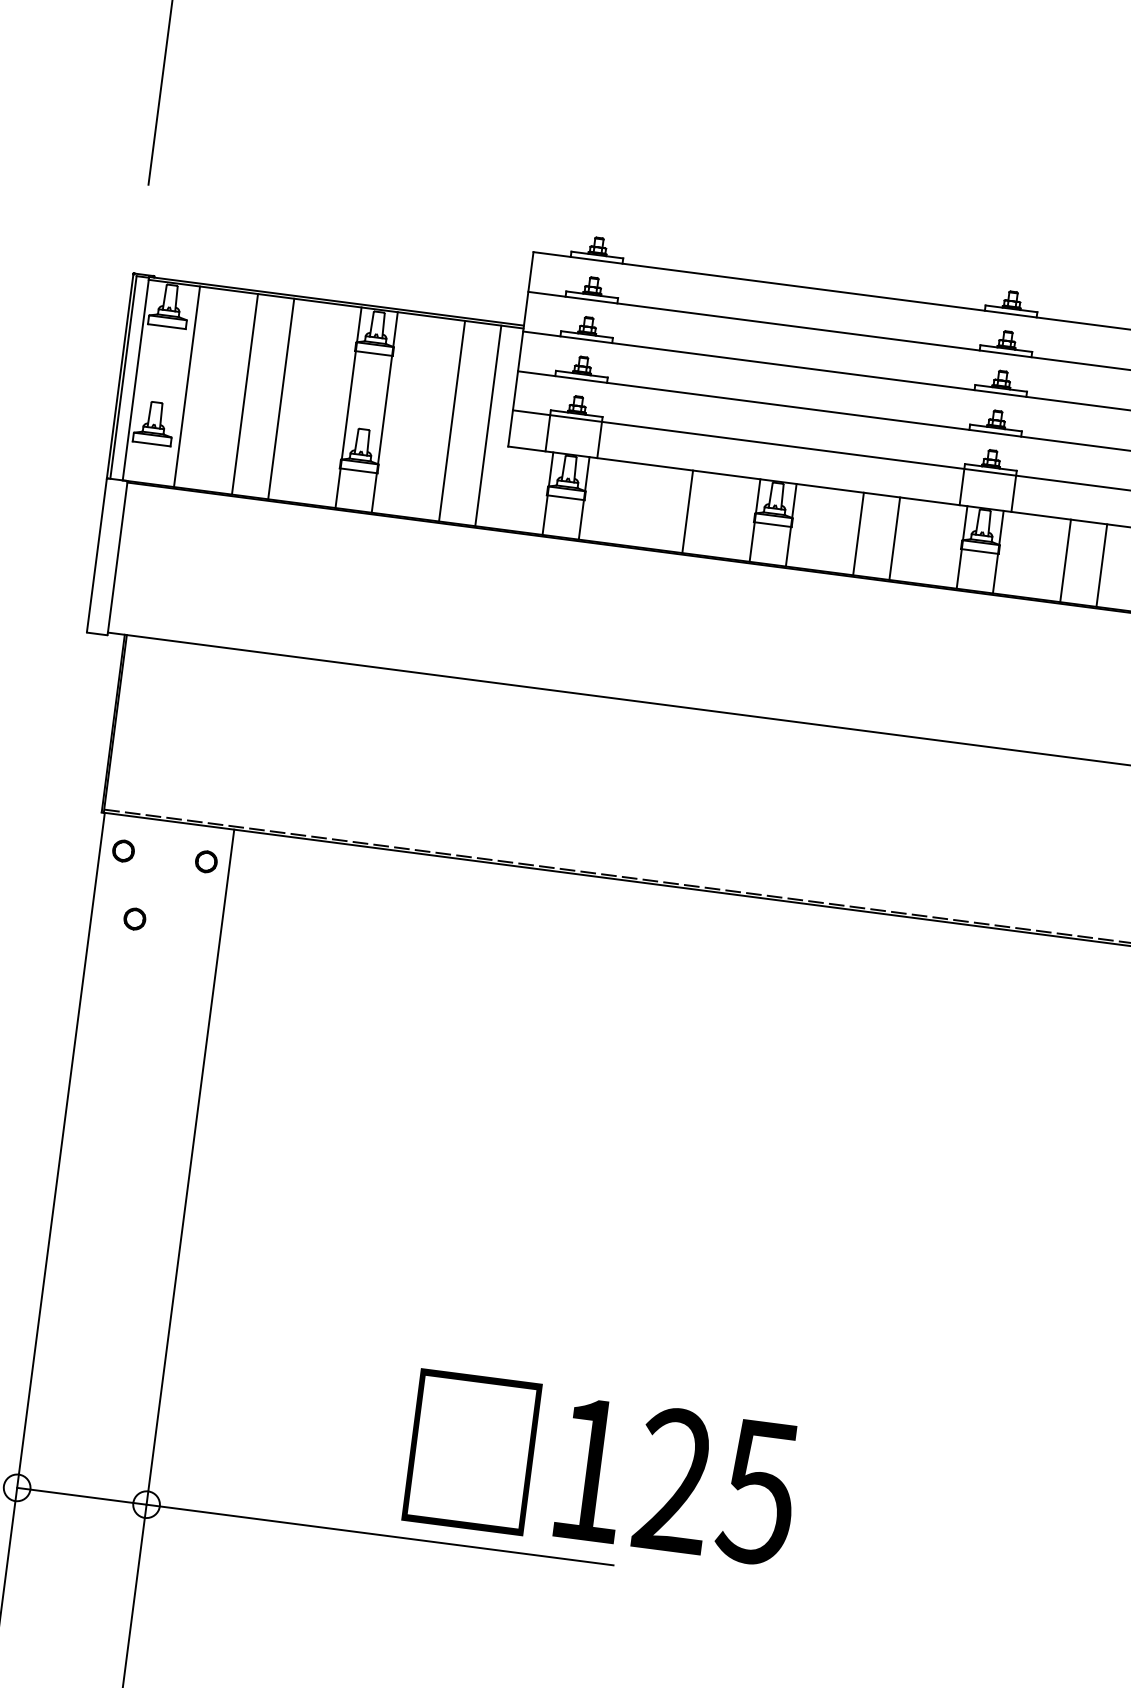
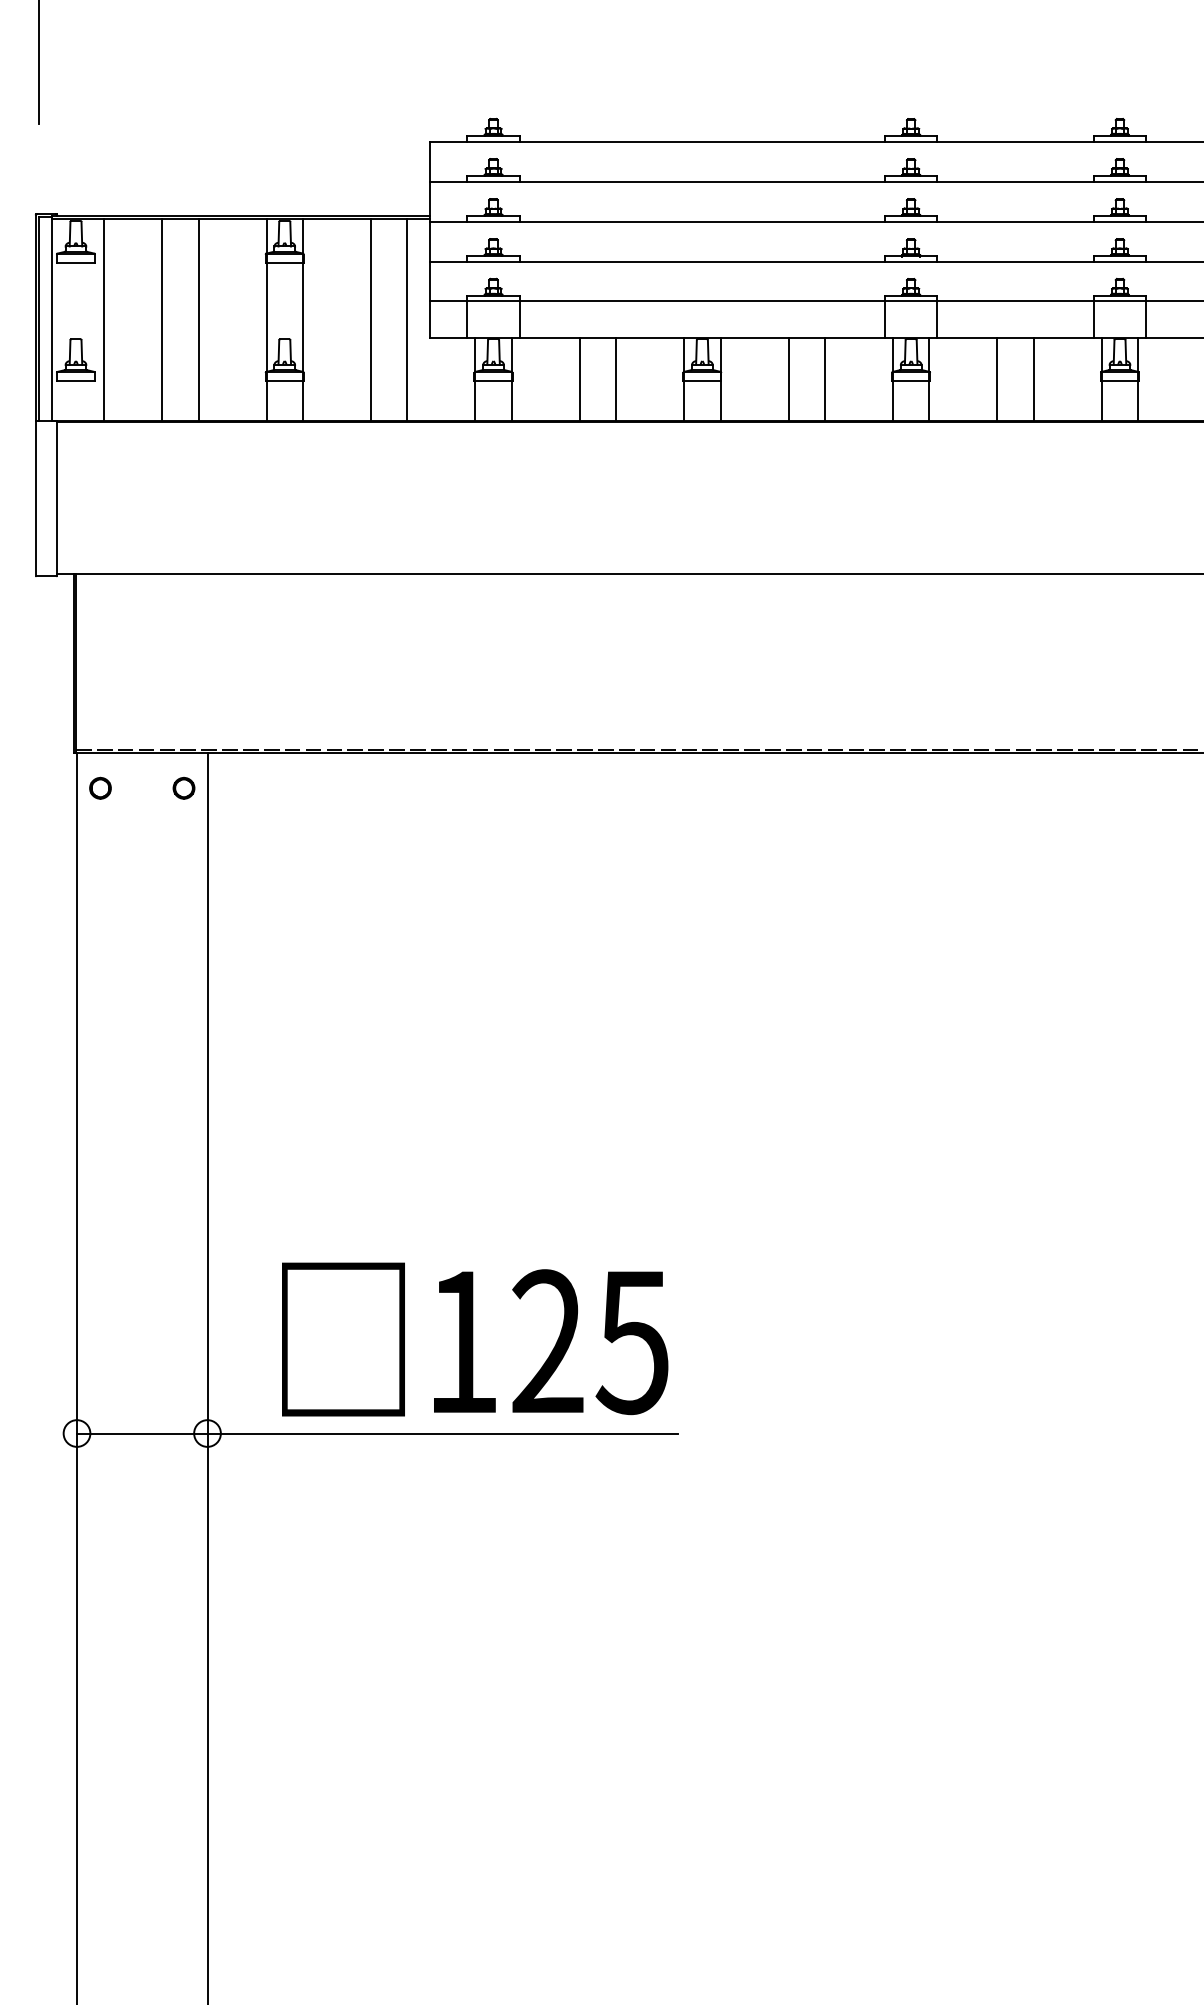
line: (651, 506) -> (579, 378), added
part: (134, 918) -> (120, 853), removed
text: (602, 1469) -> (475, 1339), moved

